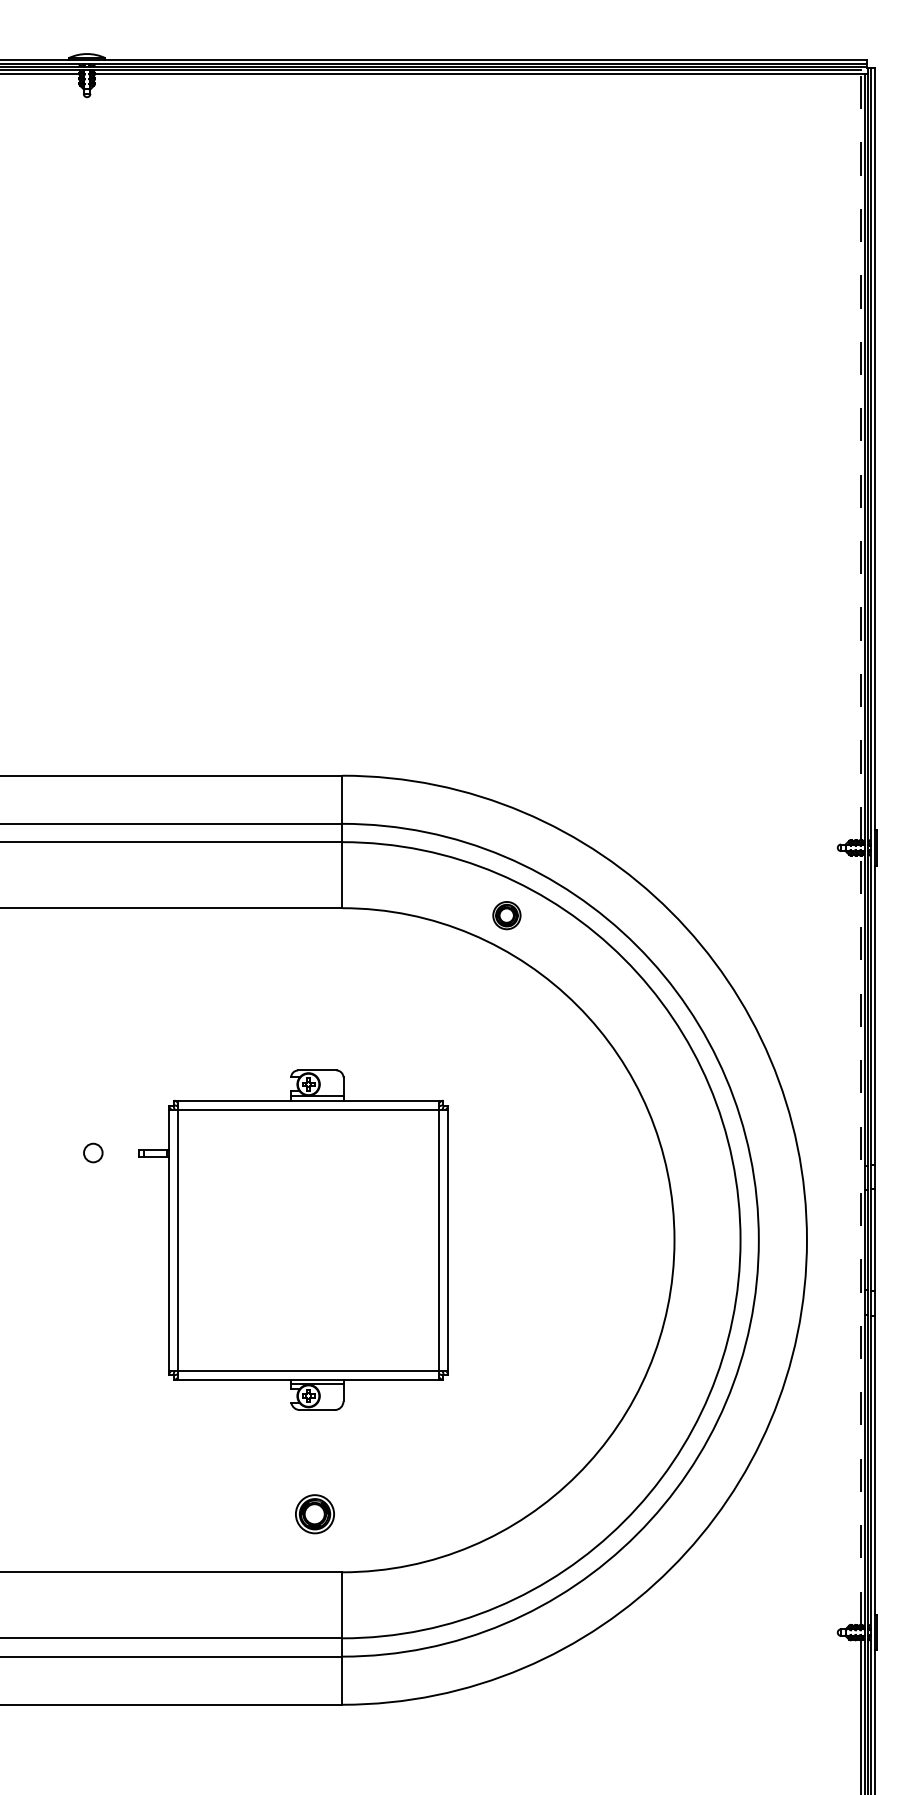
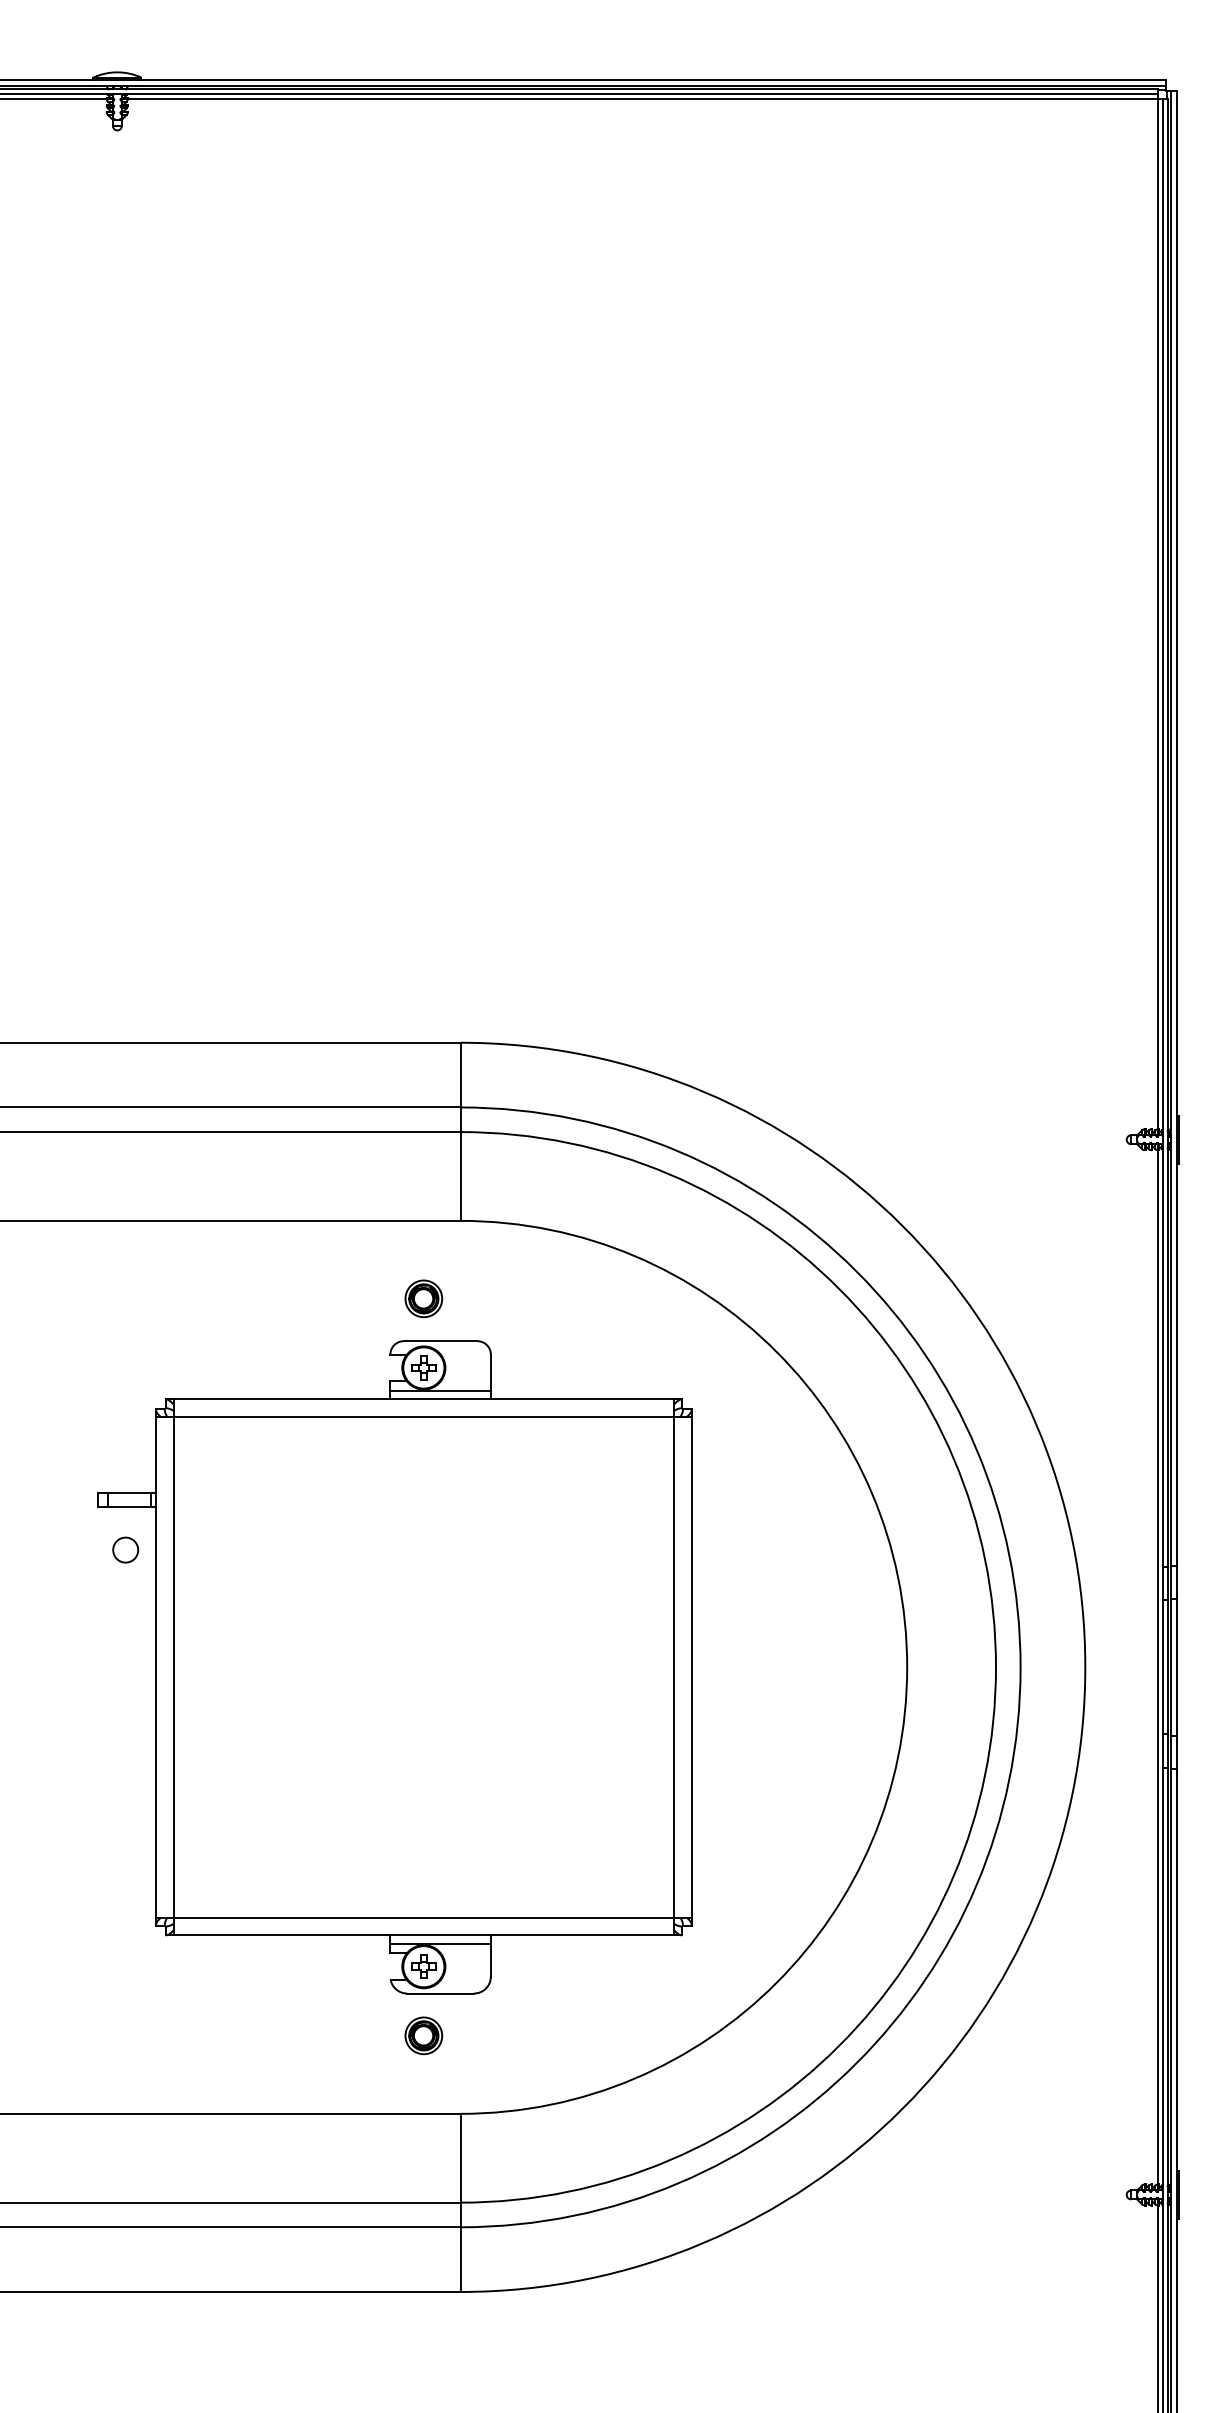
line: (861, 453) -> (1158, 609), dashed -> solid
part: (506, 915) -> (423, 1298), moved
line: (861, 1239) -> (1158, 1666), dashed -> solid
part: (293, 1240) -> (394, 1667), size x1.43
part: (314, 1514) -> (423, 2035), size x0.71

